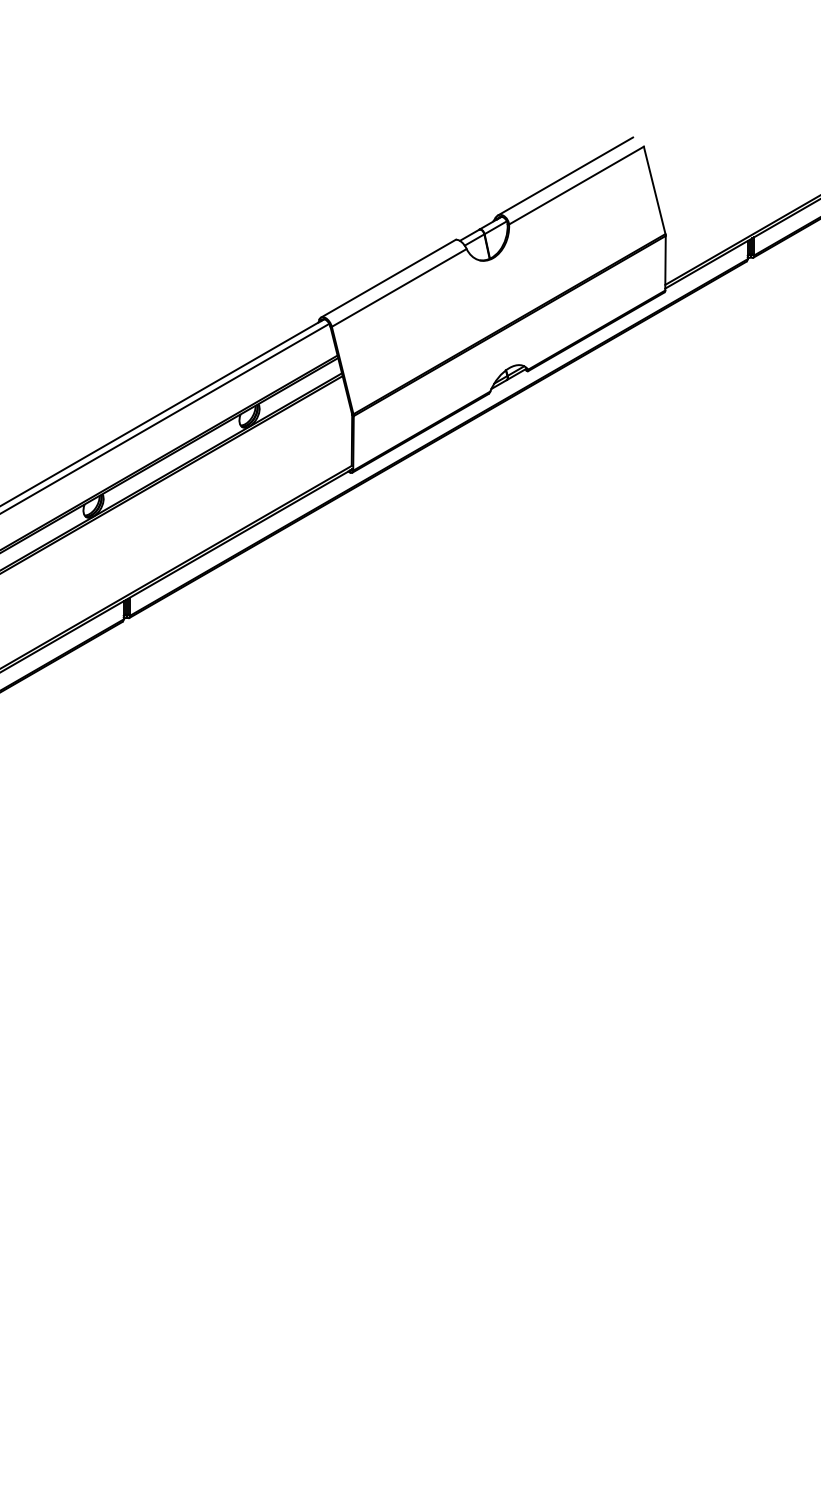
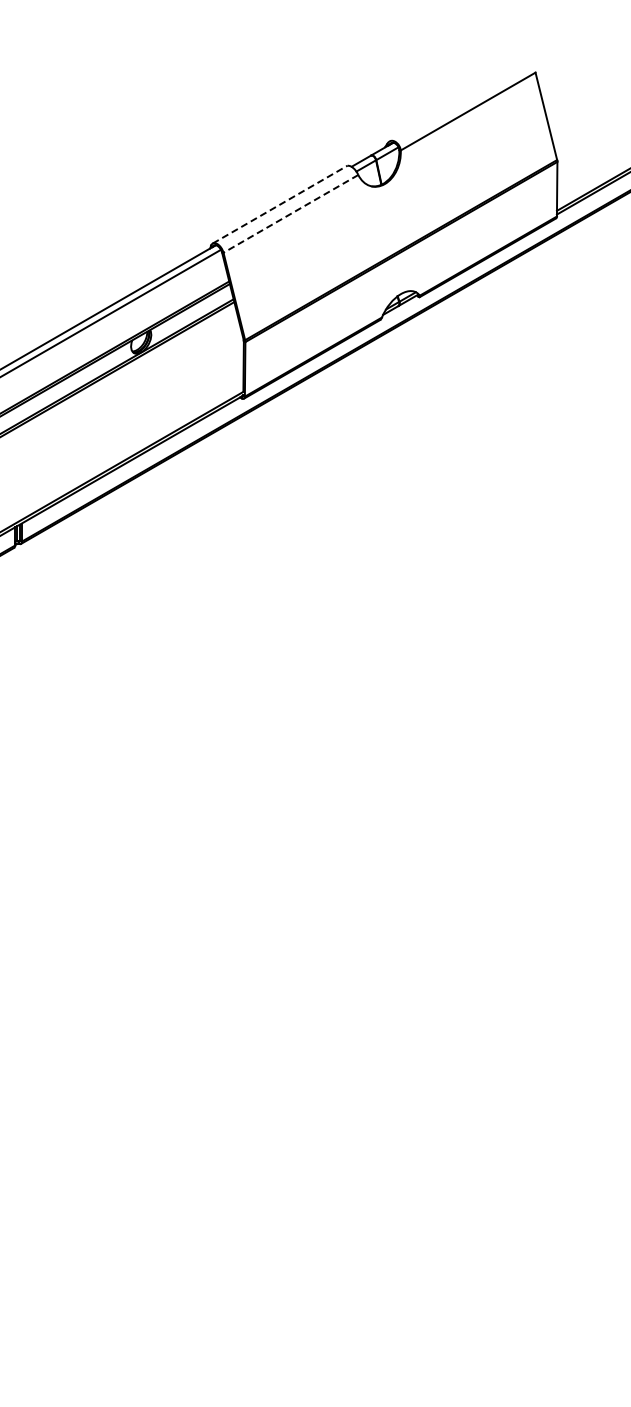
line: (565, 176) -> (457, 102), removed
line: (388, 278) -> (280, 204), solid -> dashed
line: (399, 287) -> (291, 213), solid -> dashed

